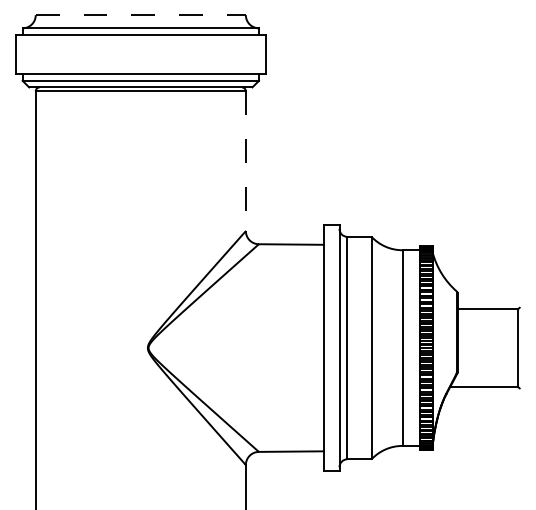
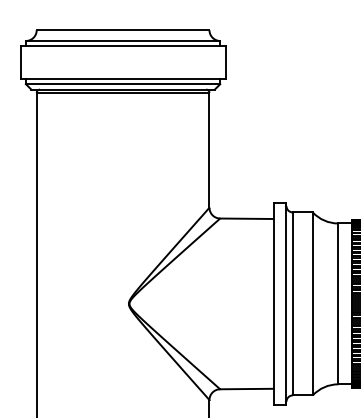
line: (141, 15) -> (123, 30), dashed -> solid
line: (245, 161) -> (209, 150), dashed -> solid

